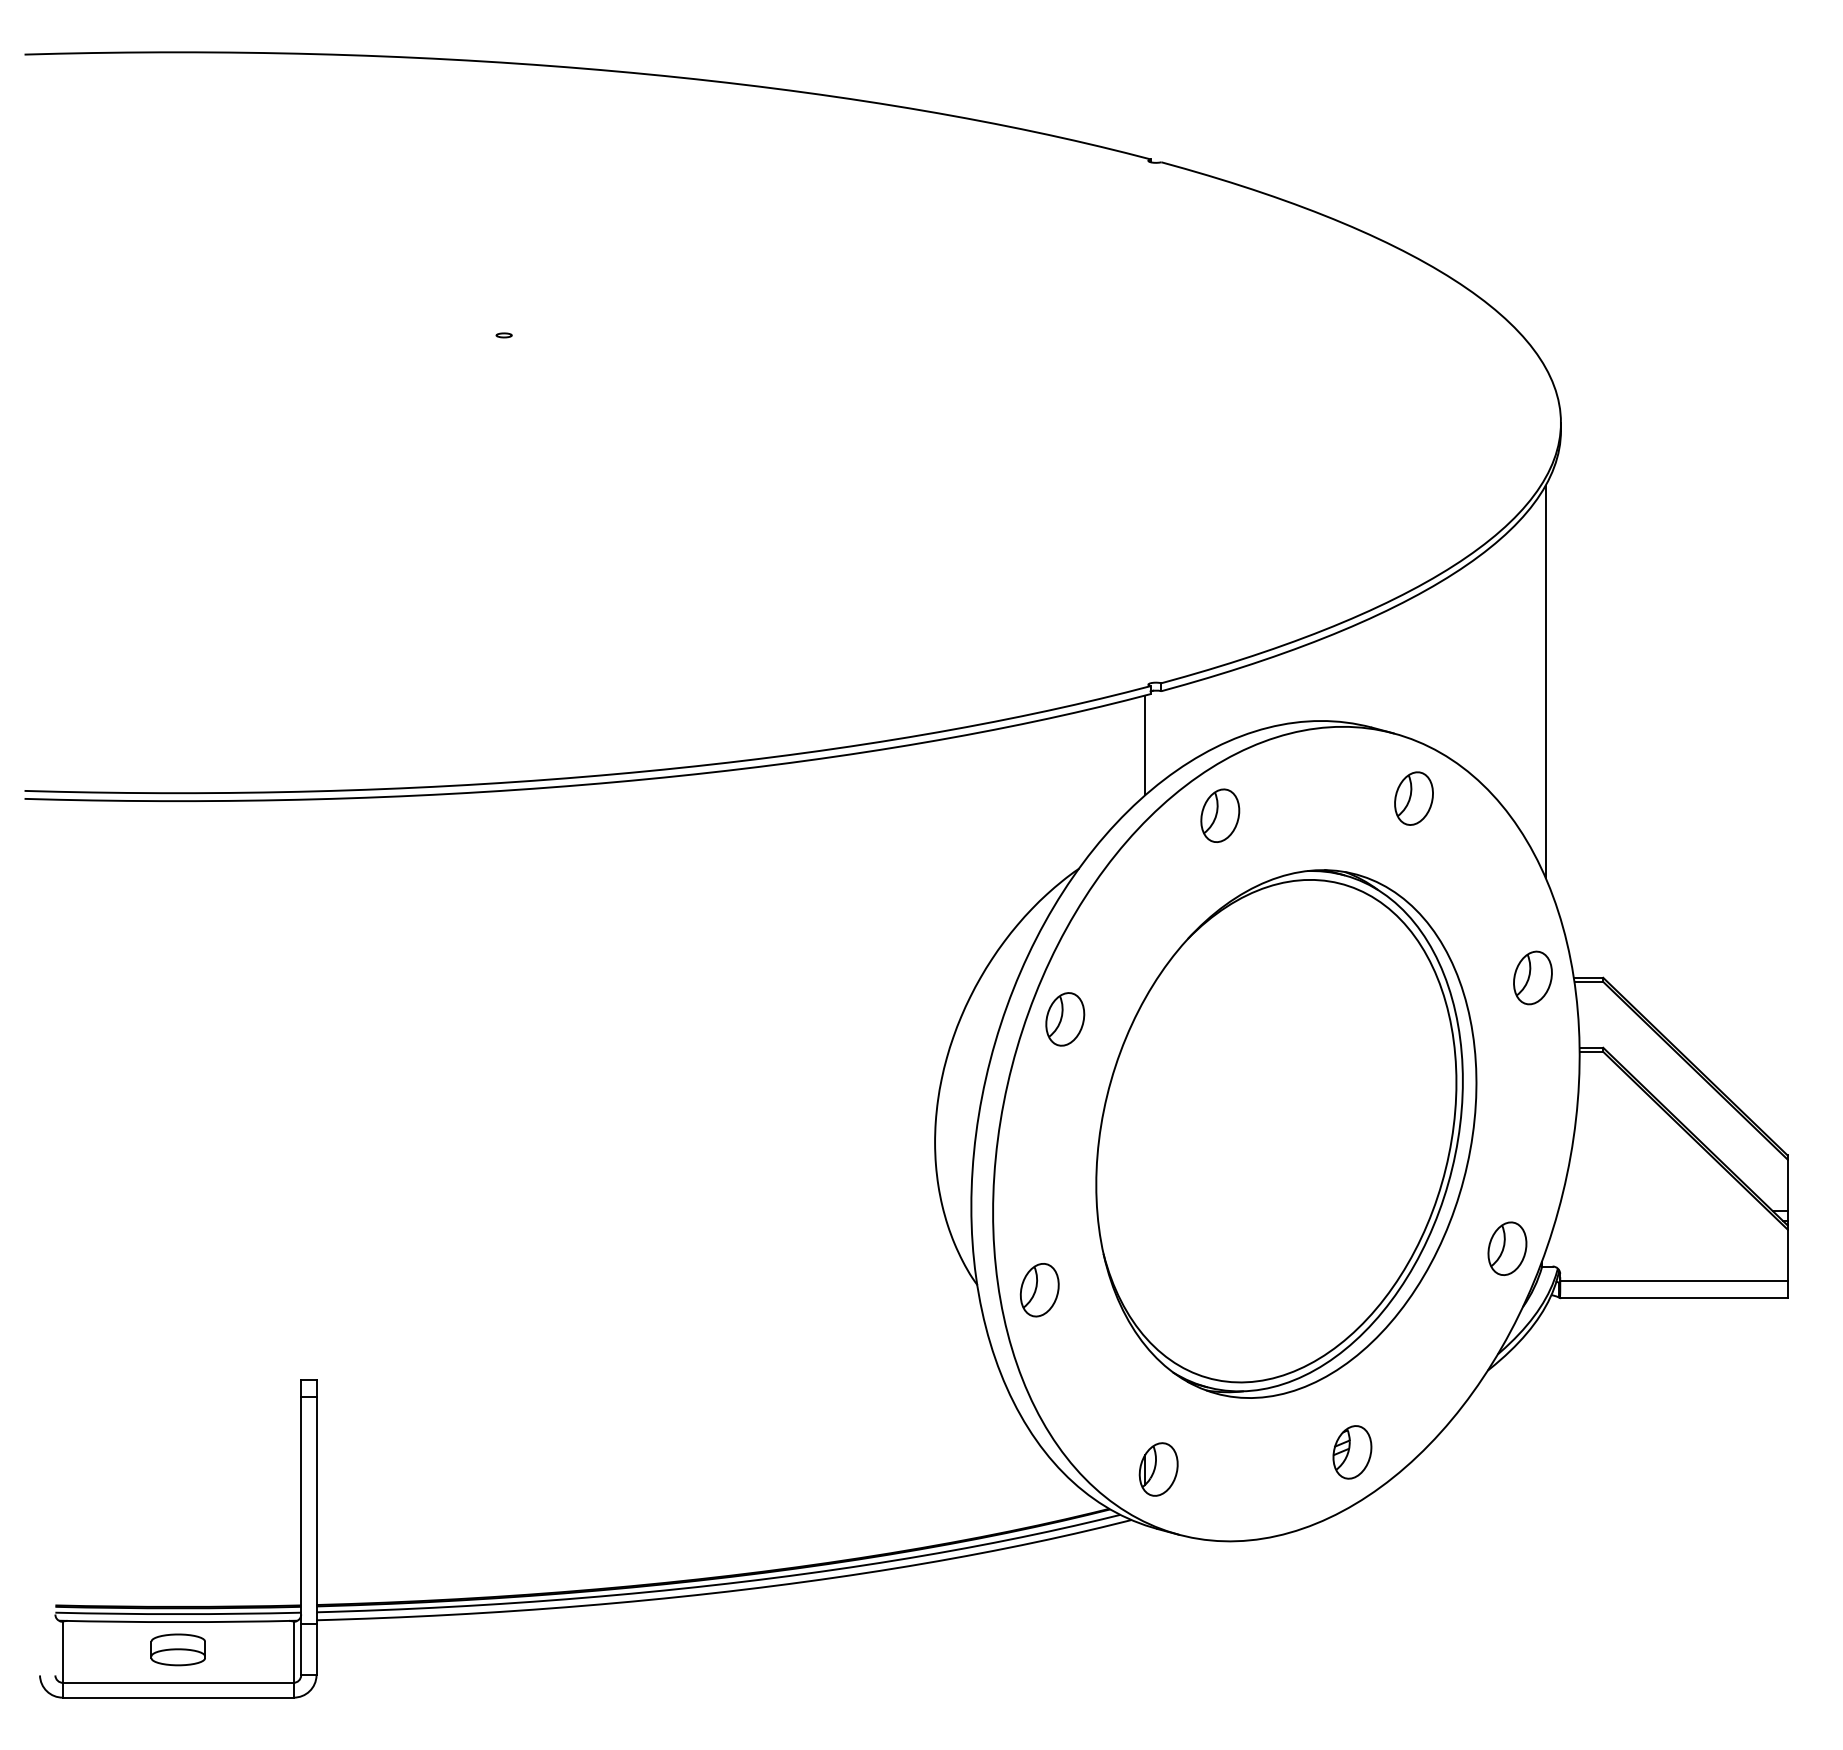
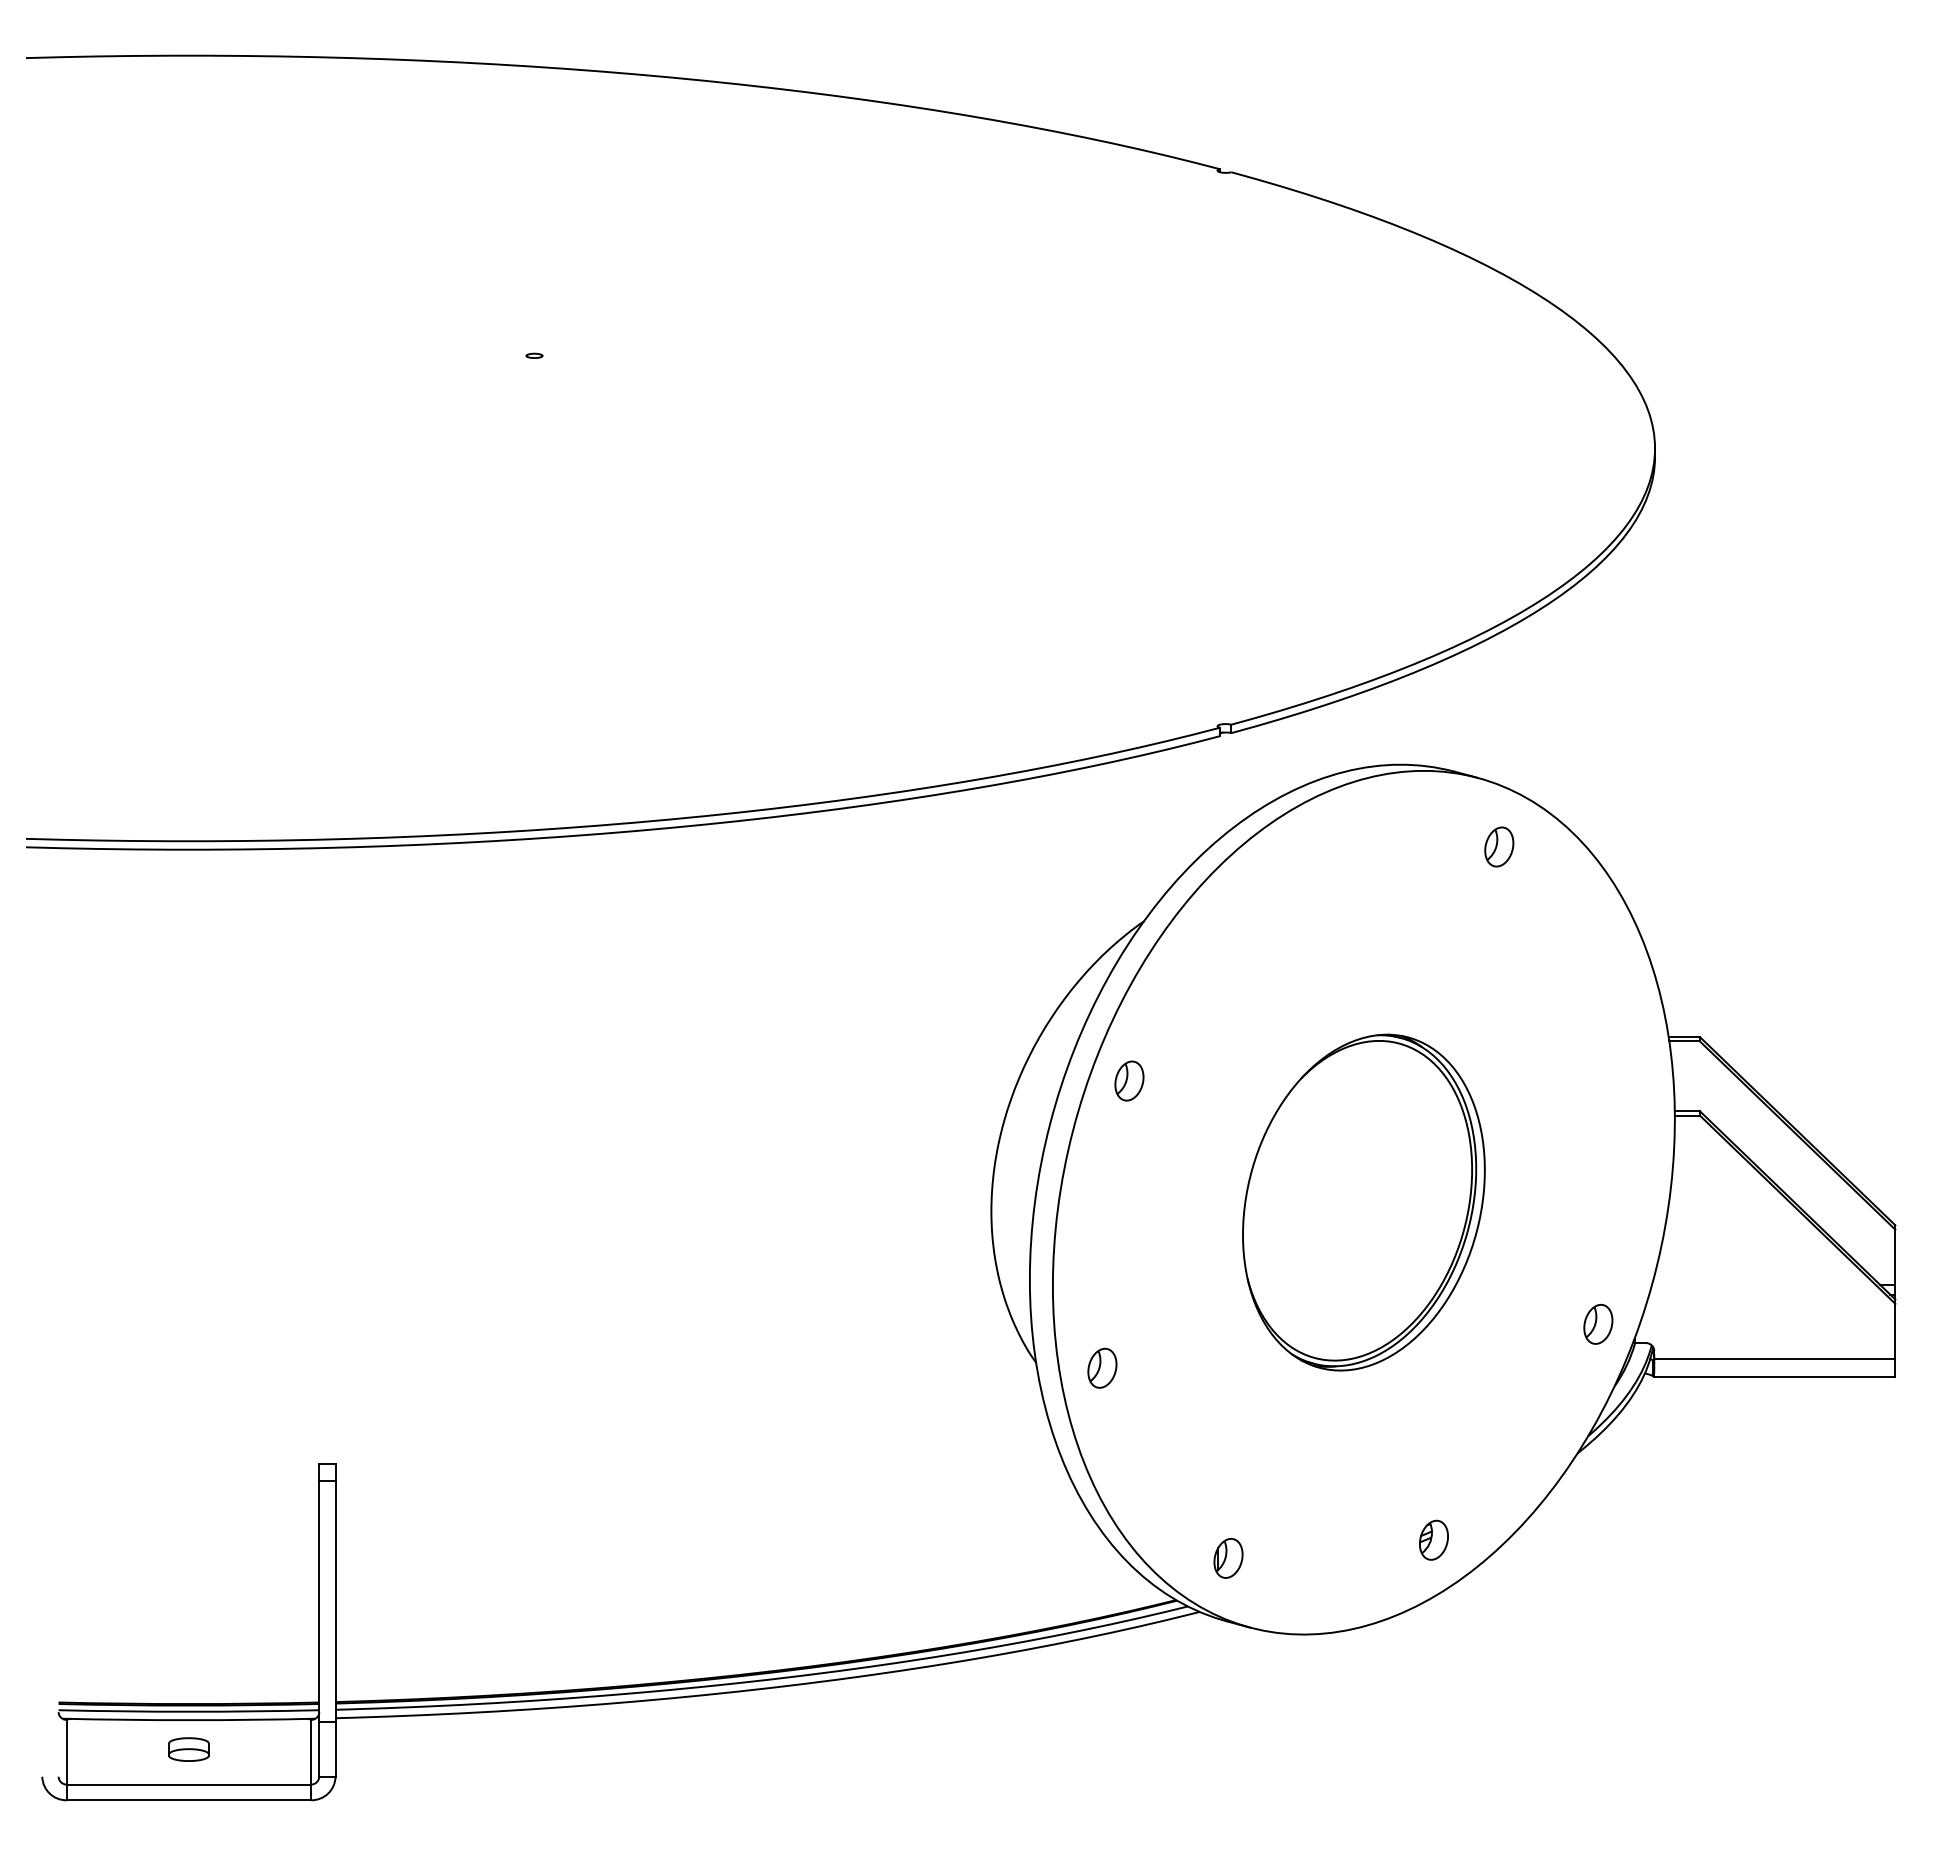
line: (1545, 681) -> (1638, 722), removed
line: (1145, 745) -> (1214, 790), removed
part: (1414, 798) -> (1499, 846), size x0.7
part: (1219, 815) -> (1293, 864), removed
part: (1533, 977) -> (1625, 1036), removed
part: (1065, 1018) -> (1129, 1080), size x0.7
part: (1286, 1133) -> (1363, 1202), size x0.6
part: (1507, 1248) -> (1598, 1324), size x0.7
part: (1039, 1290) -> (1102, 1368), size x0.7
part: (1352, 1452) -> (1433, 1540), size x0.7
part: (1158, 1469) -> (1228, 1558), size x0.7
part: (177, 1649) -> (188, 1749), size x0.7

